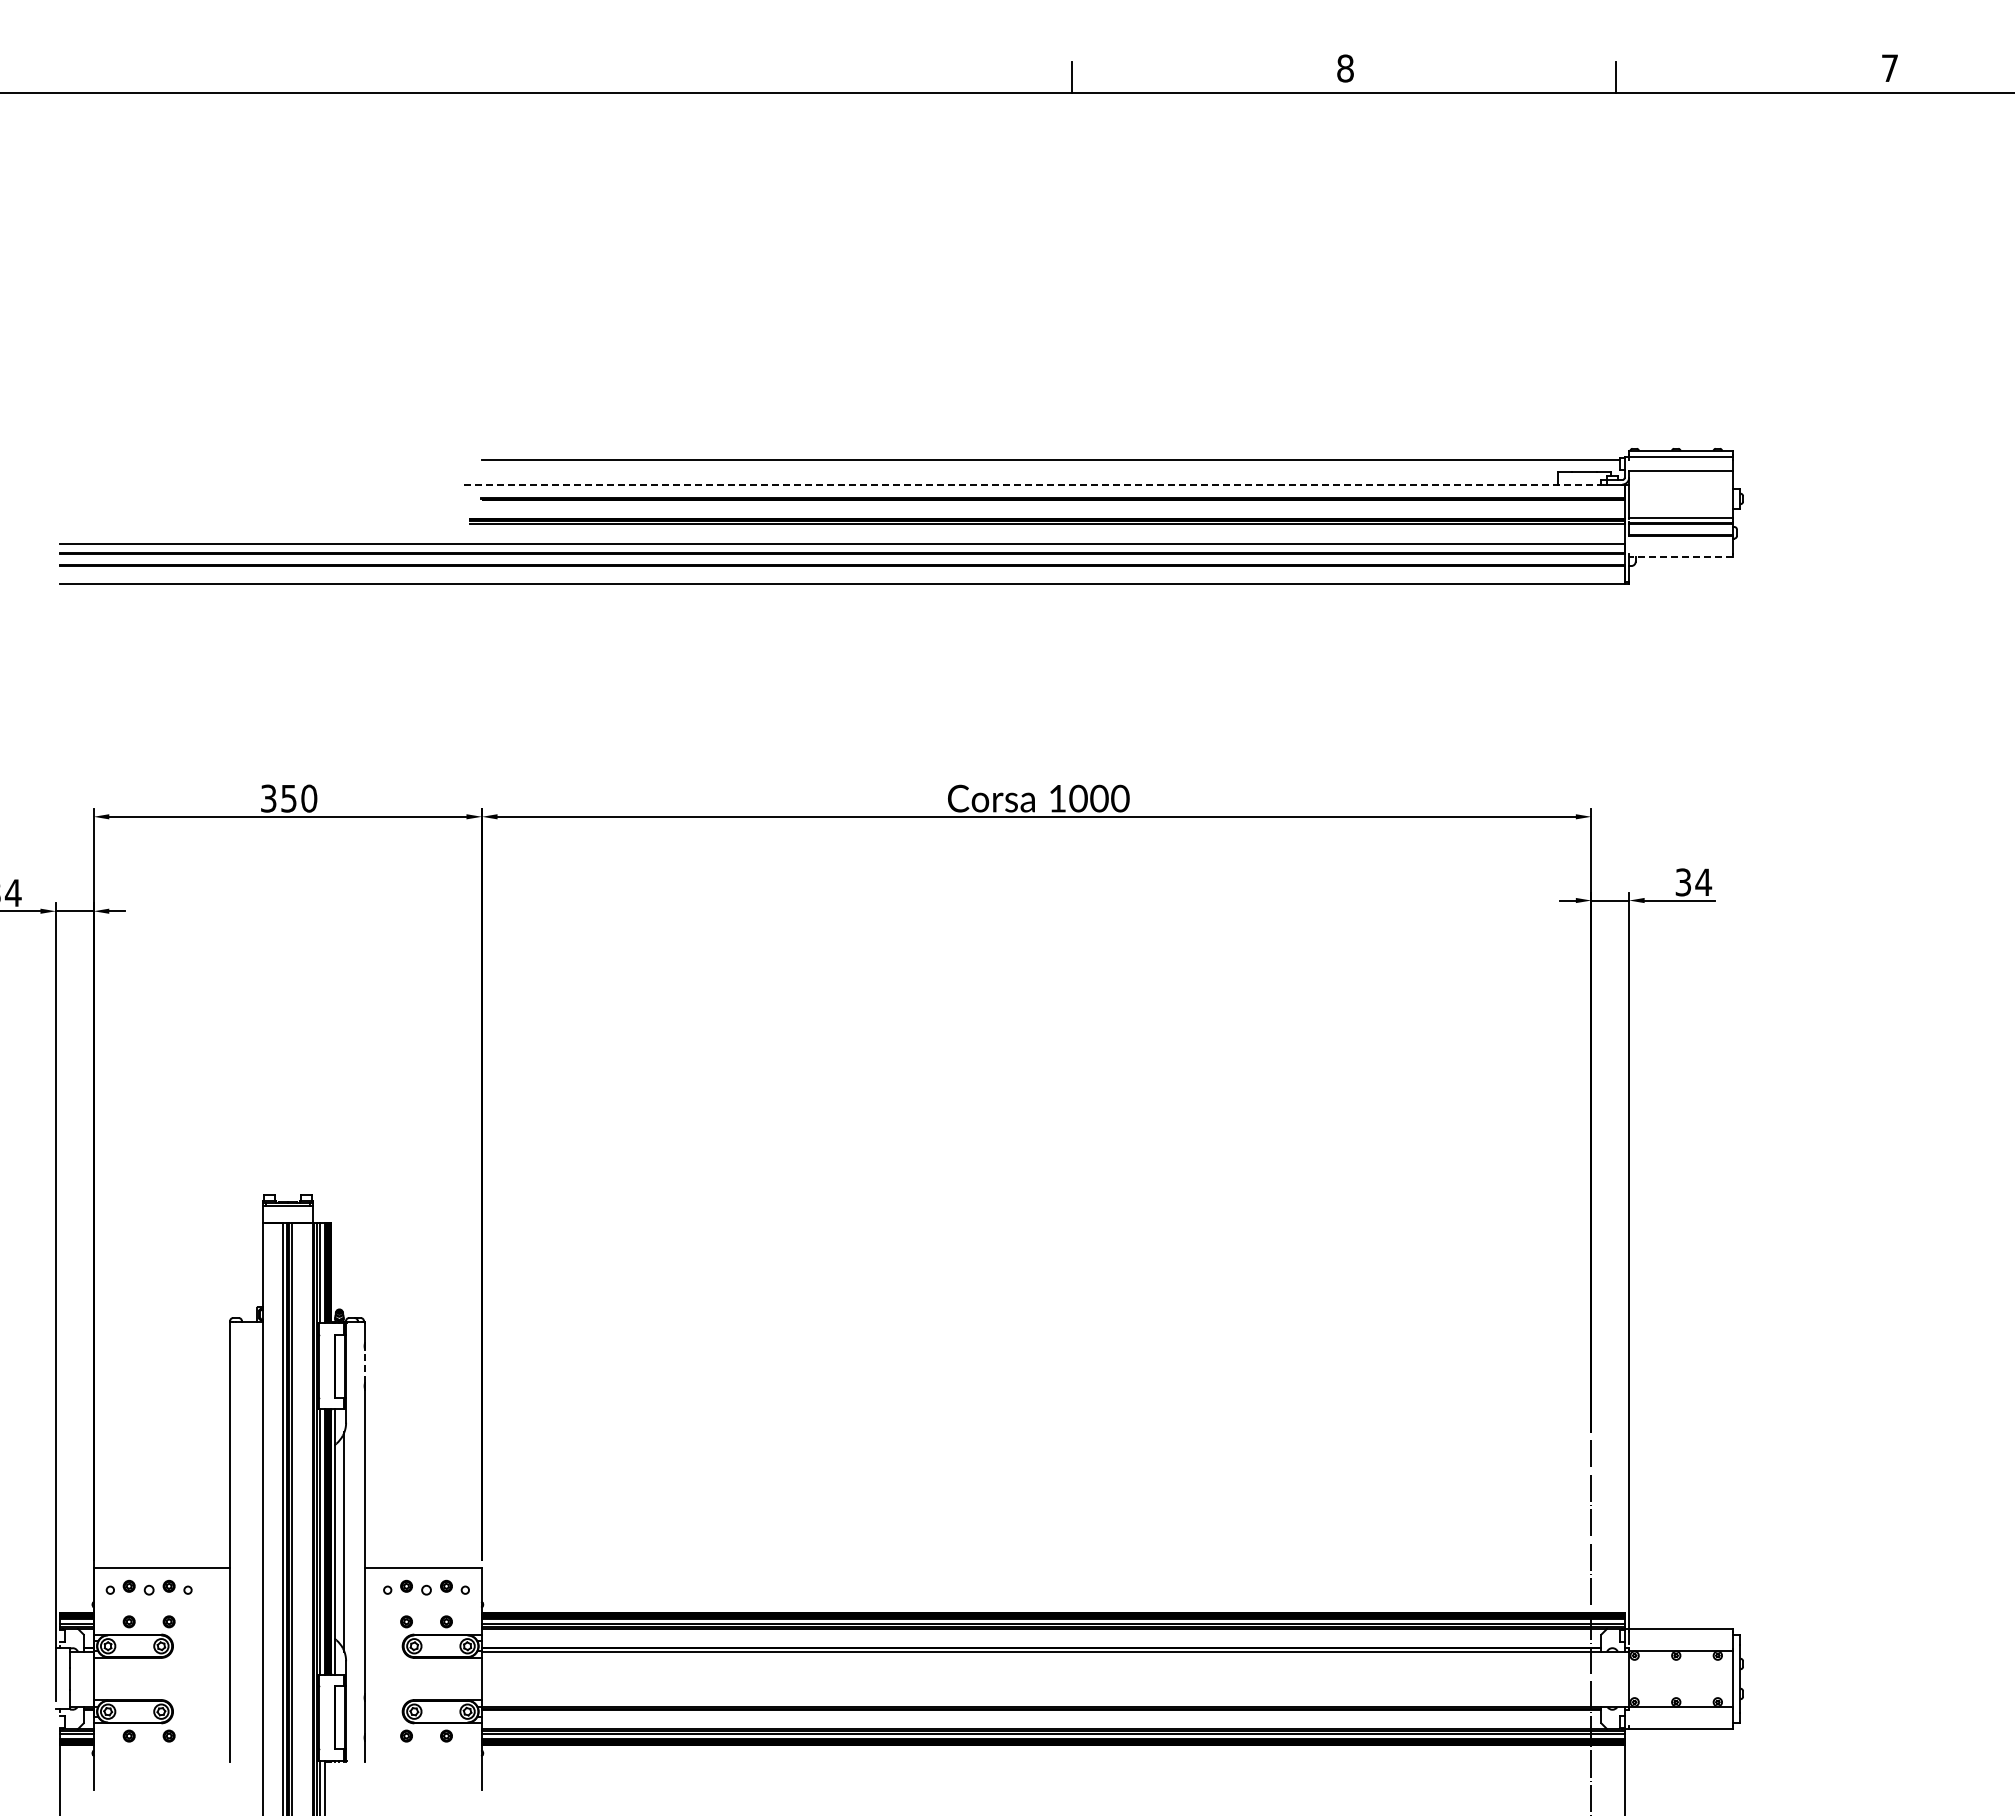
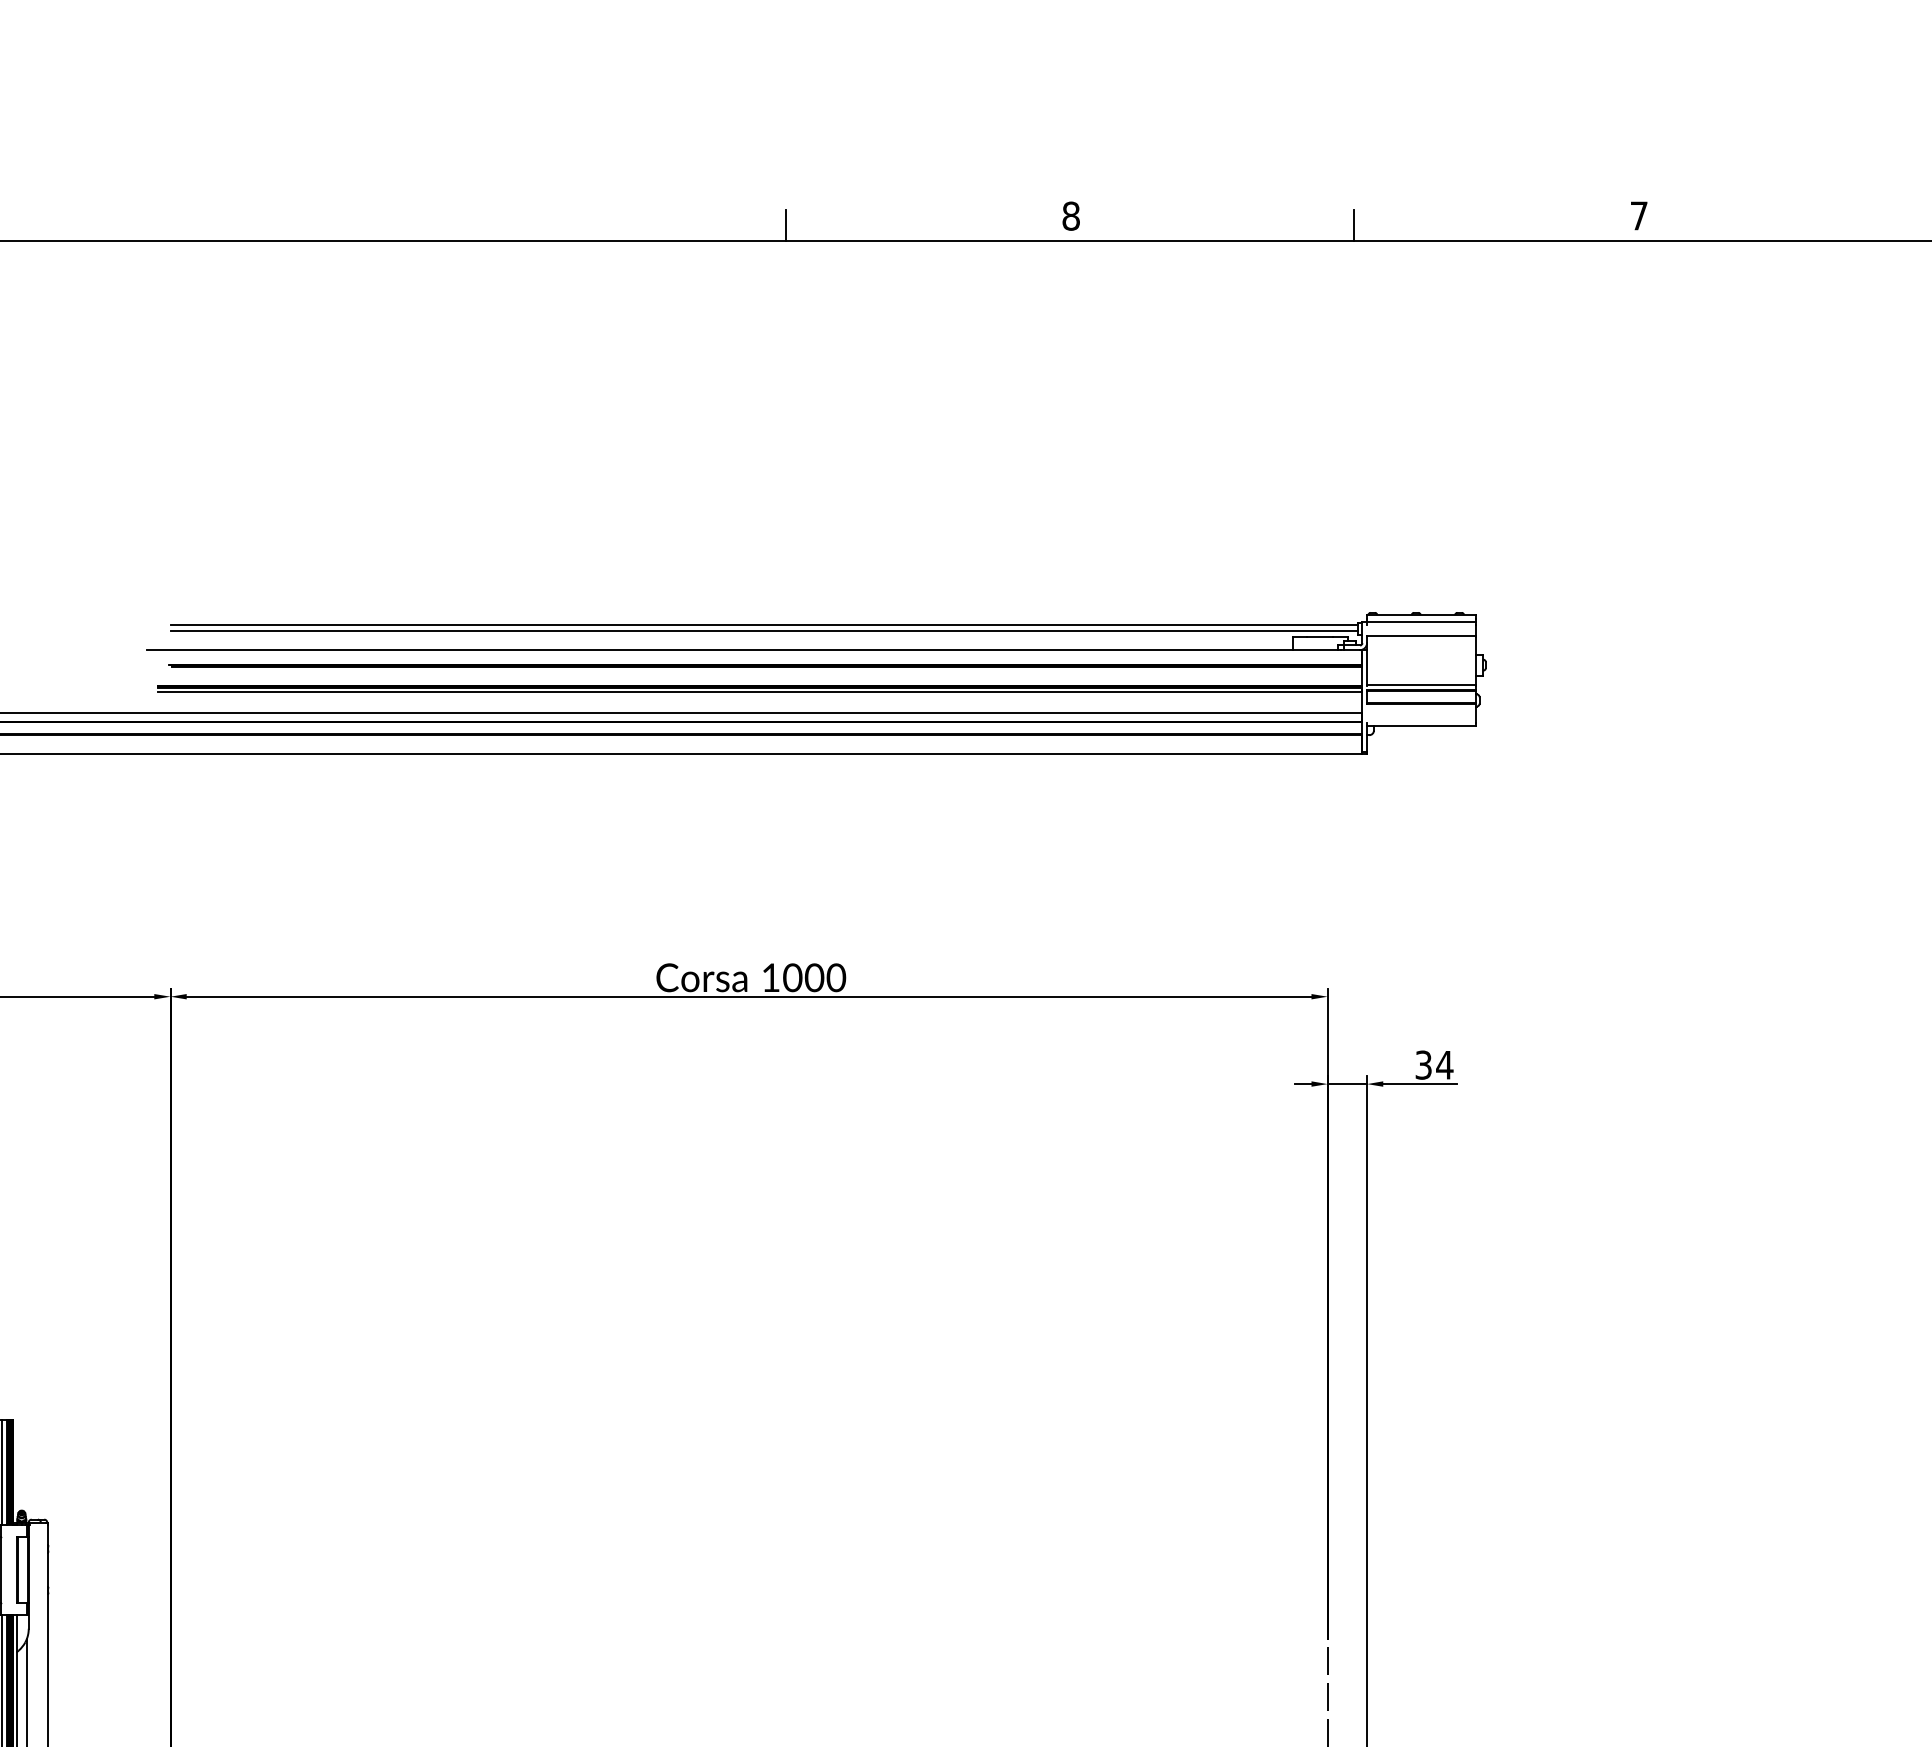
line: (1051, 466) -> (764, 631), added
line: (1031, 484) -> (743, 650), dashed -> solid
line: (1680, 557) -> (1420, 726), dashed -> solid
line: (364, 1365) -> (47, 1569), dashed -> solid

